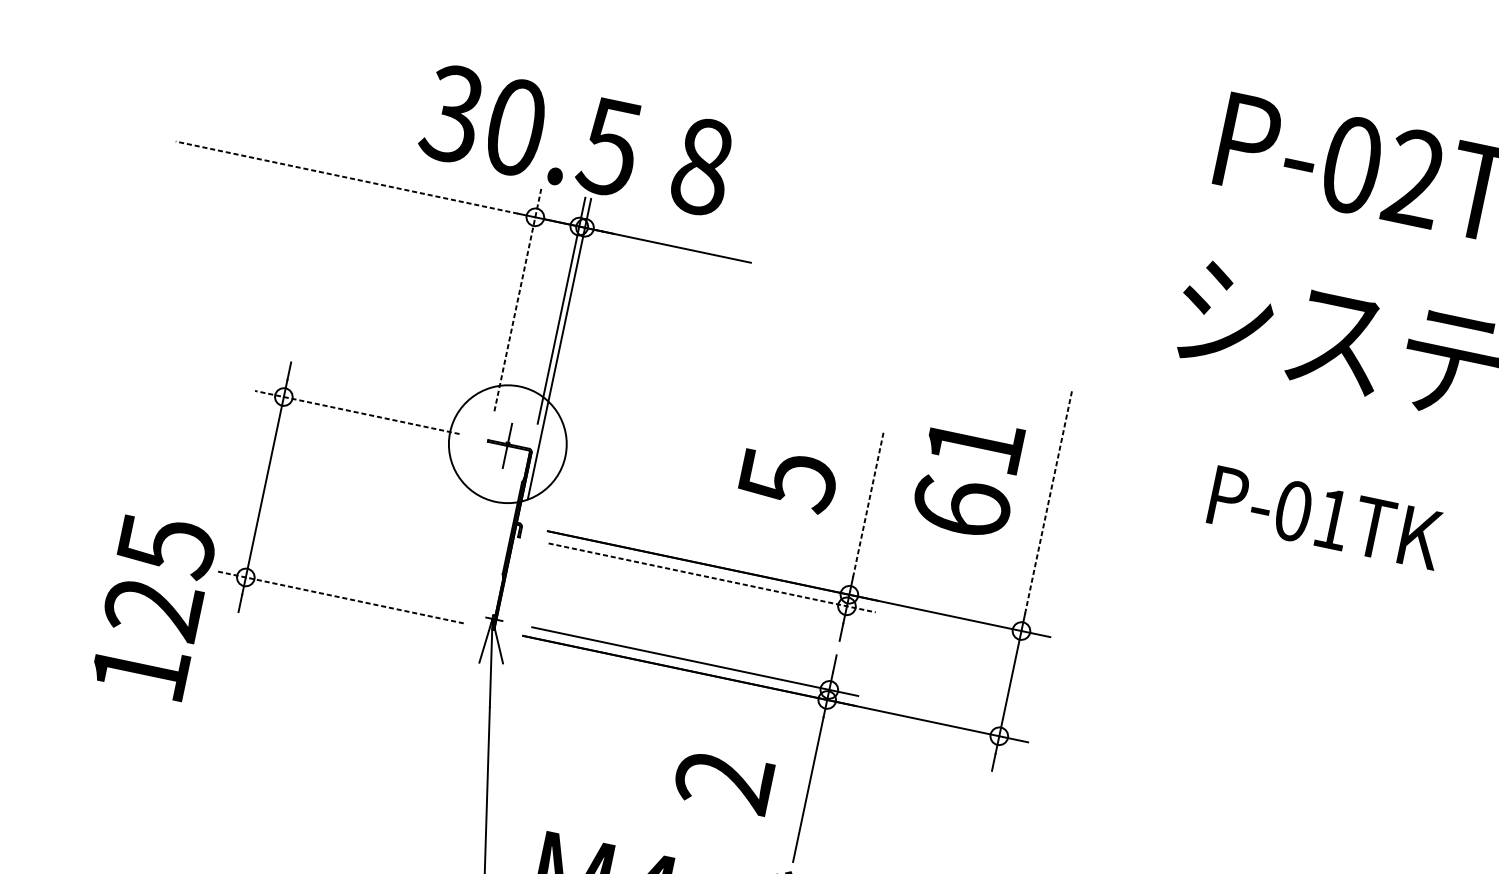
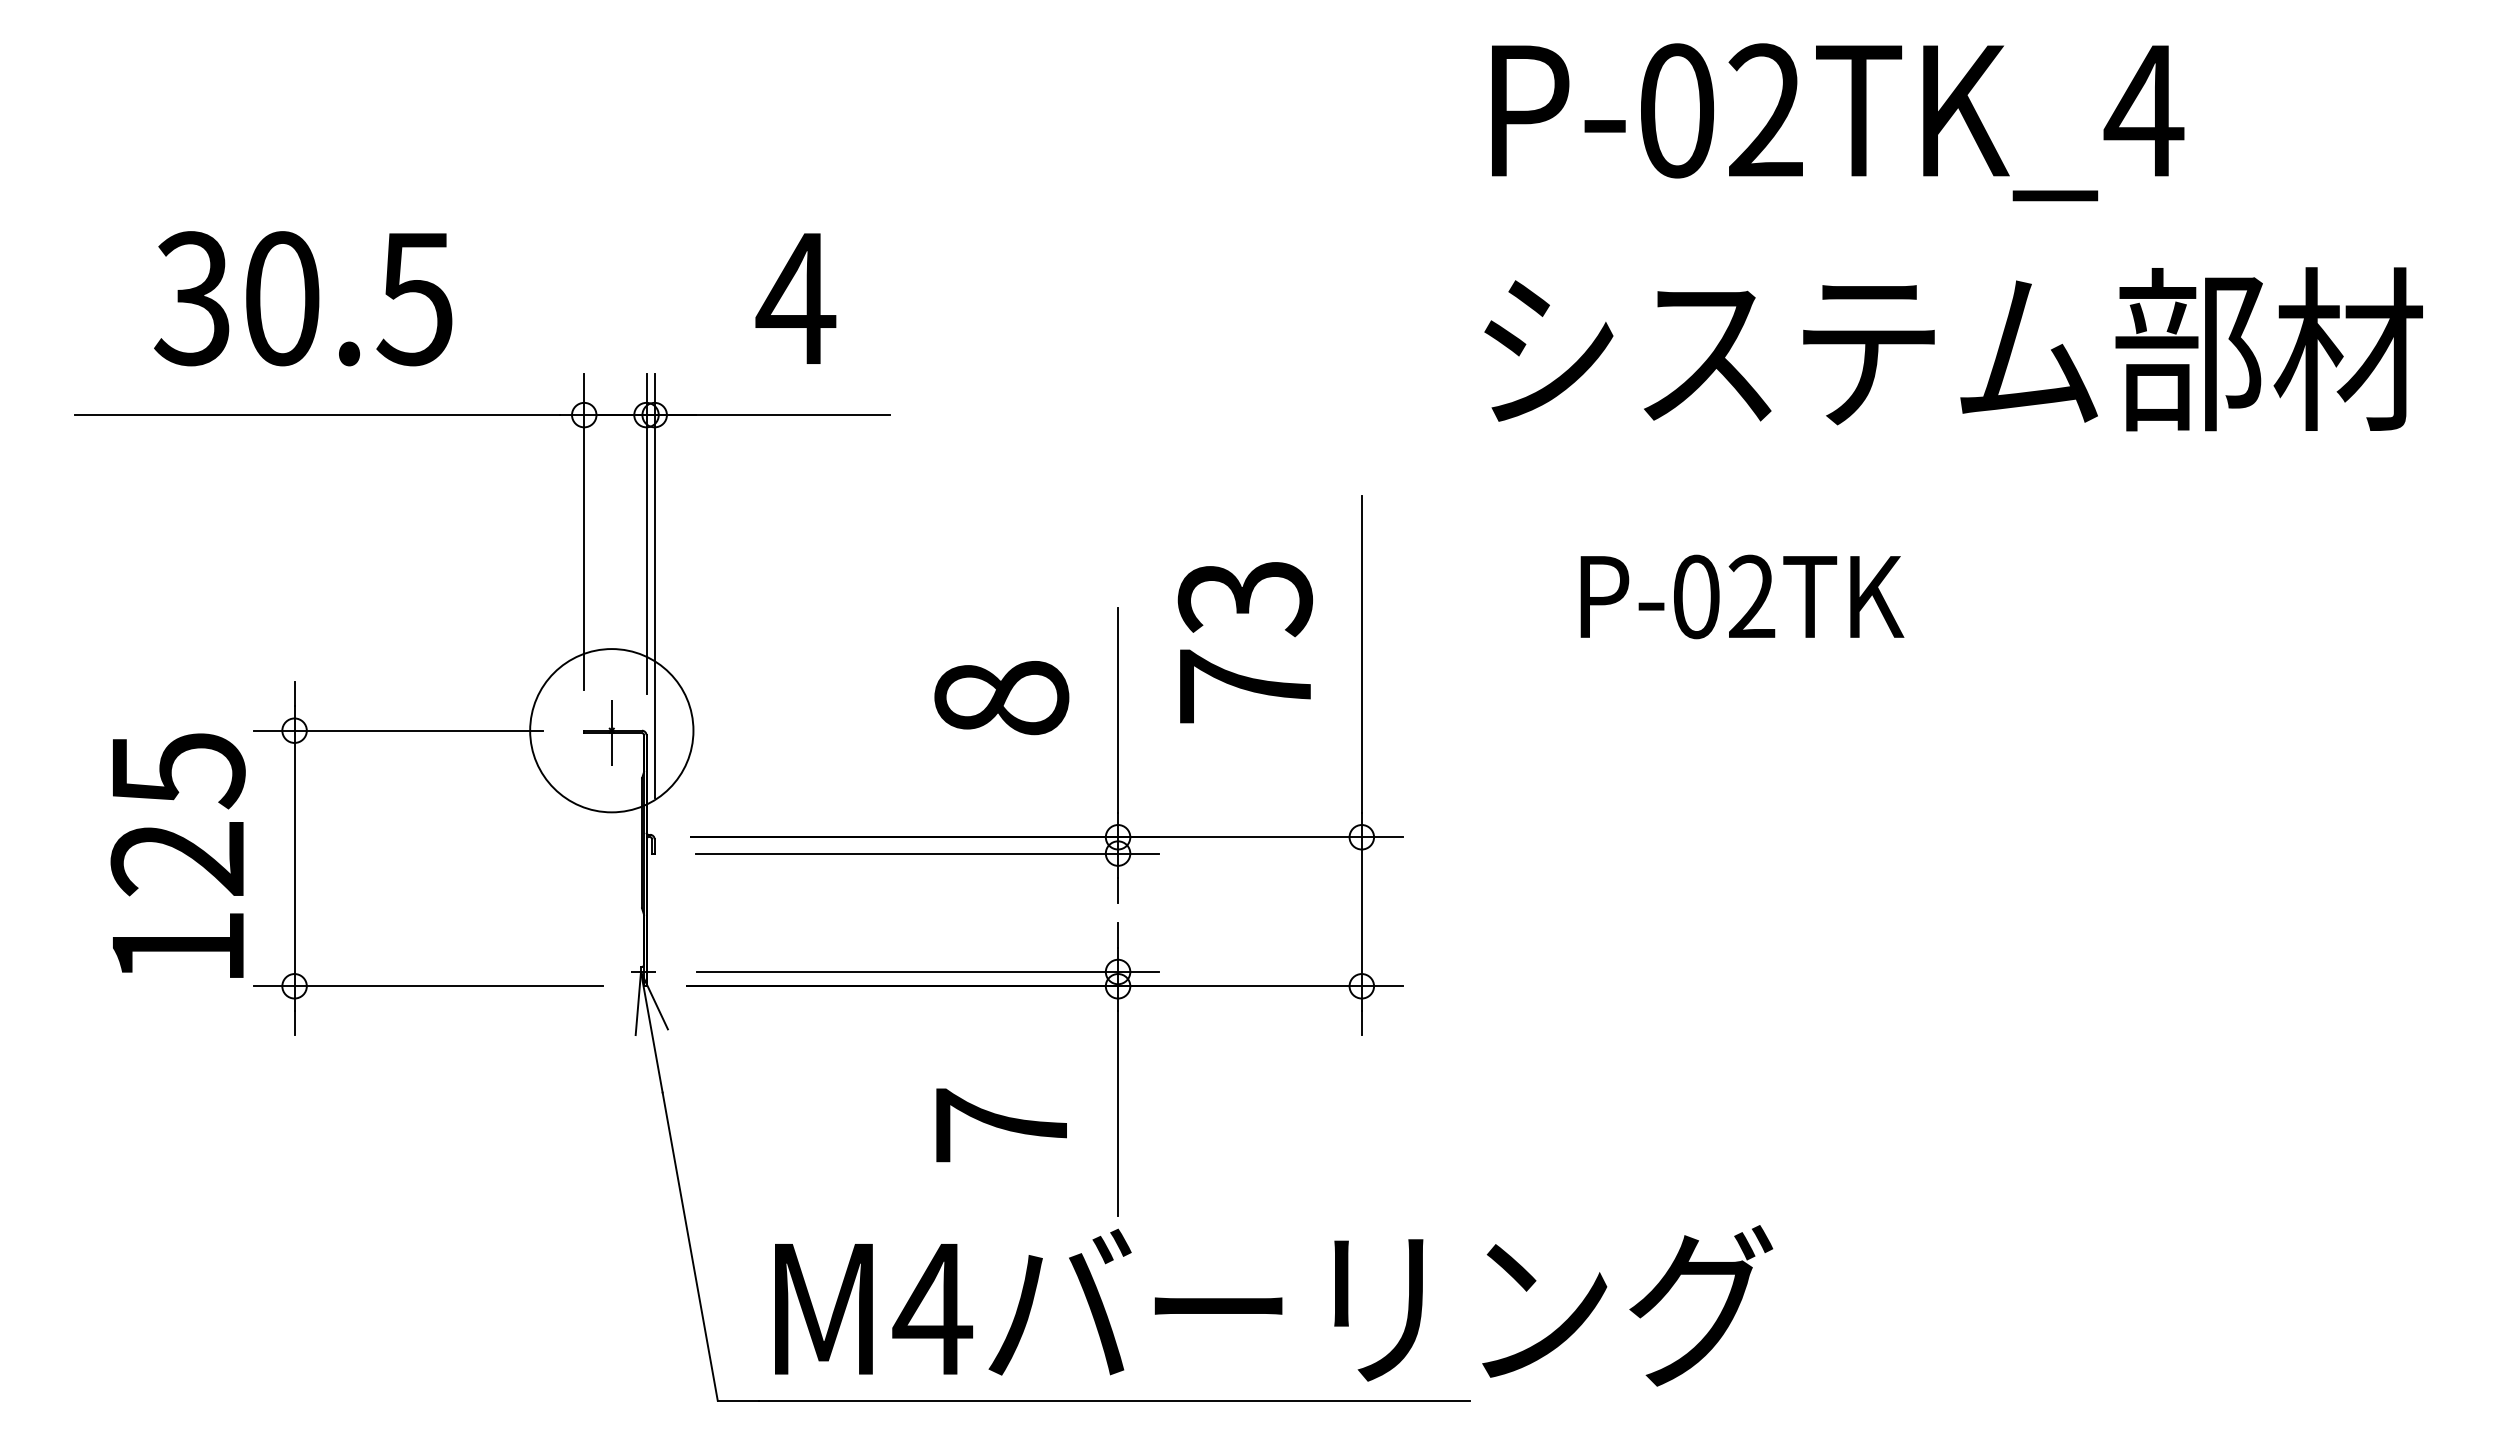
text: (530, 130) -> (303, 298), moved
text: (701, 166) -> (795, 298), 8 -> 4
line: (346, 177) -> (316, 415), dashed -> solid
line: (518, 300) -> (584, 532), dashed -> solid
line: (357, 412) -> (398, 730), dashed -> solid
text: (968, 476) -> (1245, 642), 61 -> 73
text: (787, 480) -> (1001, 699), 5 -> 8
line: (1048, 501) -> (1361, 654), dashed -> solid
line: (868, 504) -> (1118, 709), dashed -> solid
text: (1332, 518) -> (1751, 595), P-01TK -> P-02TK
line: (712, 577) -> (927, 853), dashed -> solid
line: (340, 597) -> (428, 986), dashed -> solid
text: (153, 606) -> (177, 855), moved
text: (723, 780) -> (1000, 1125), 2 -> 7

